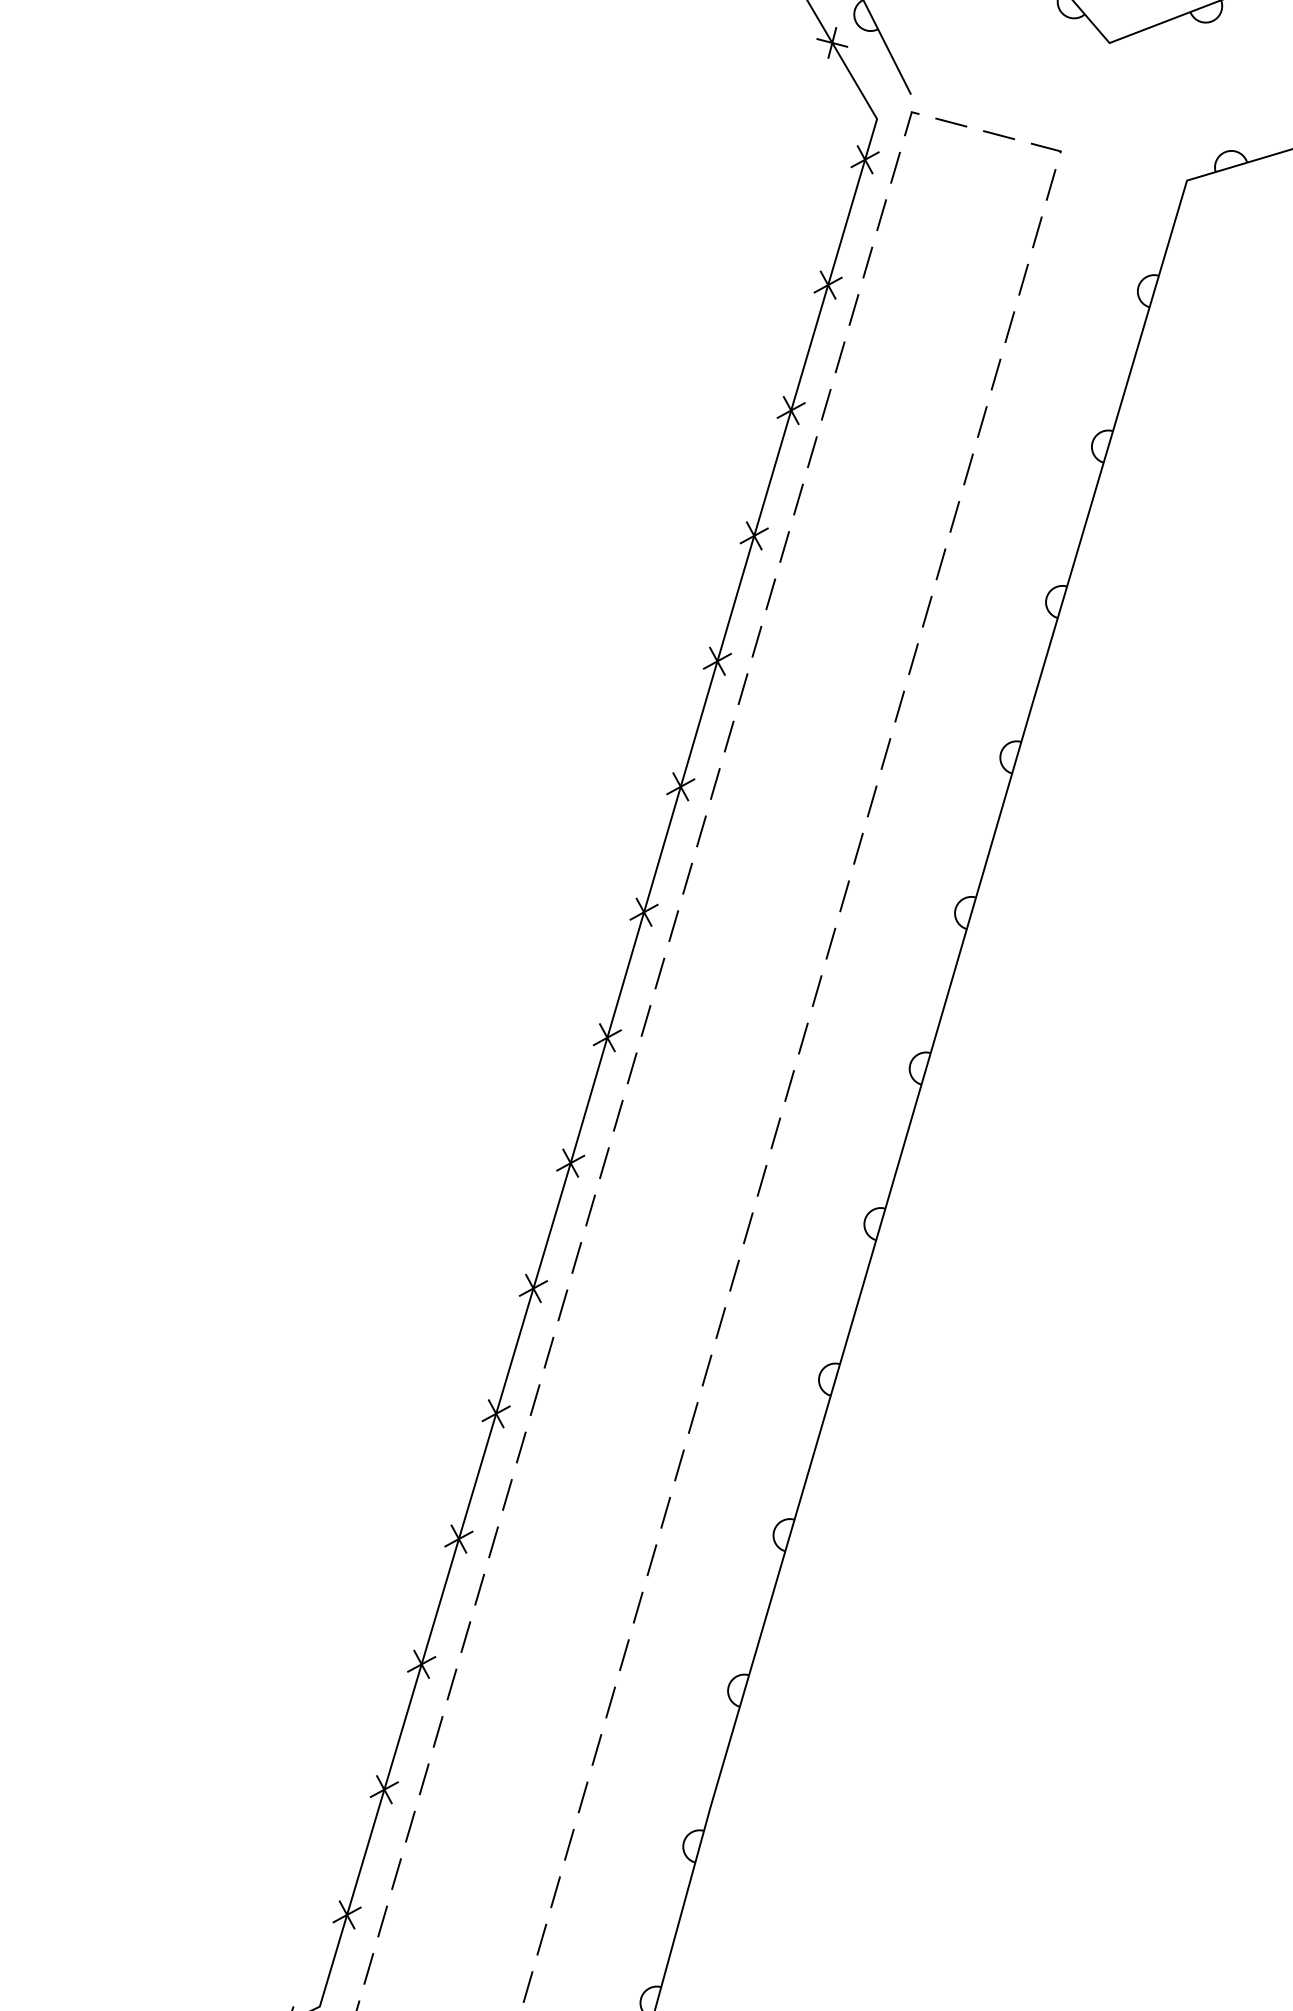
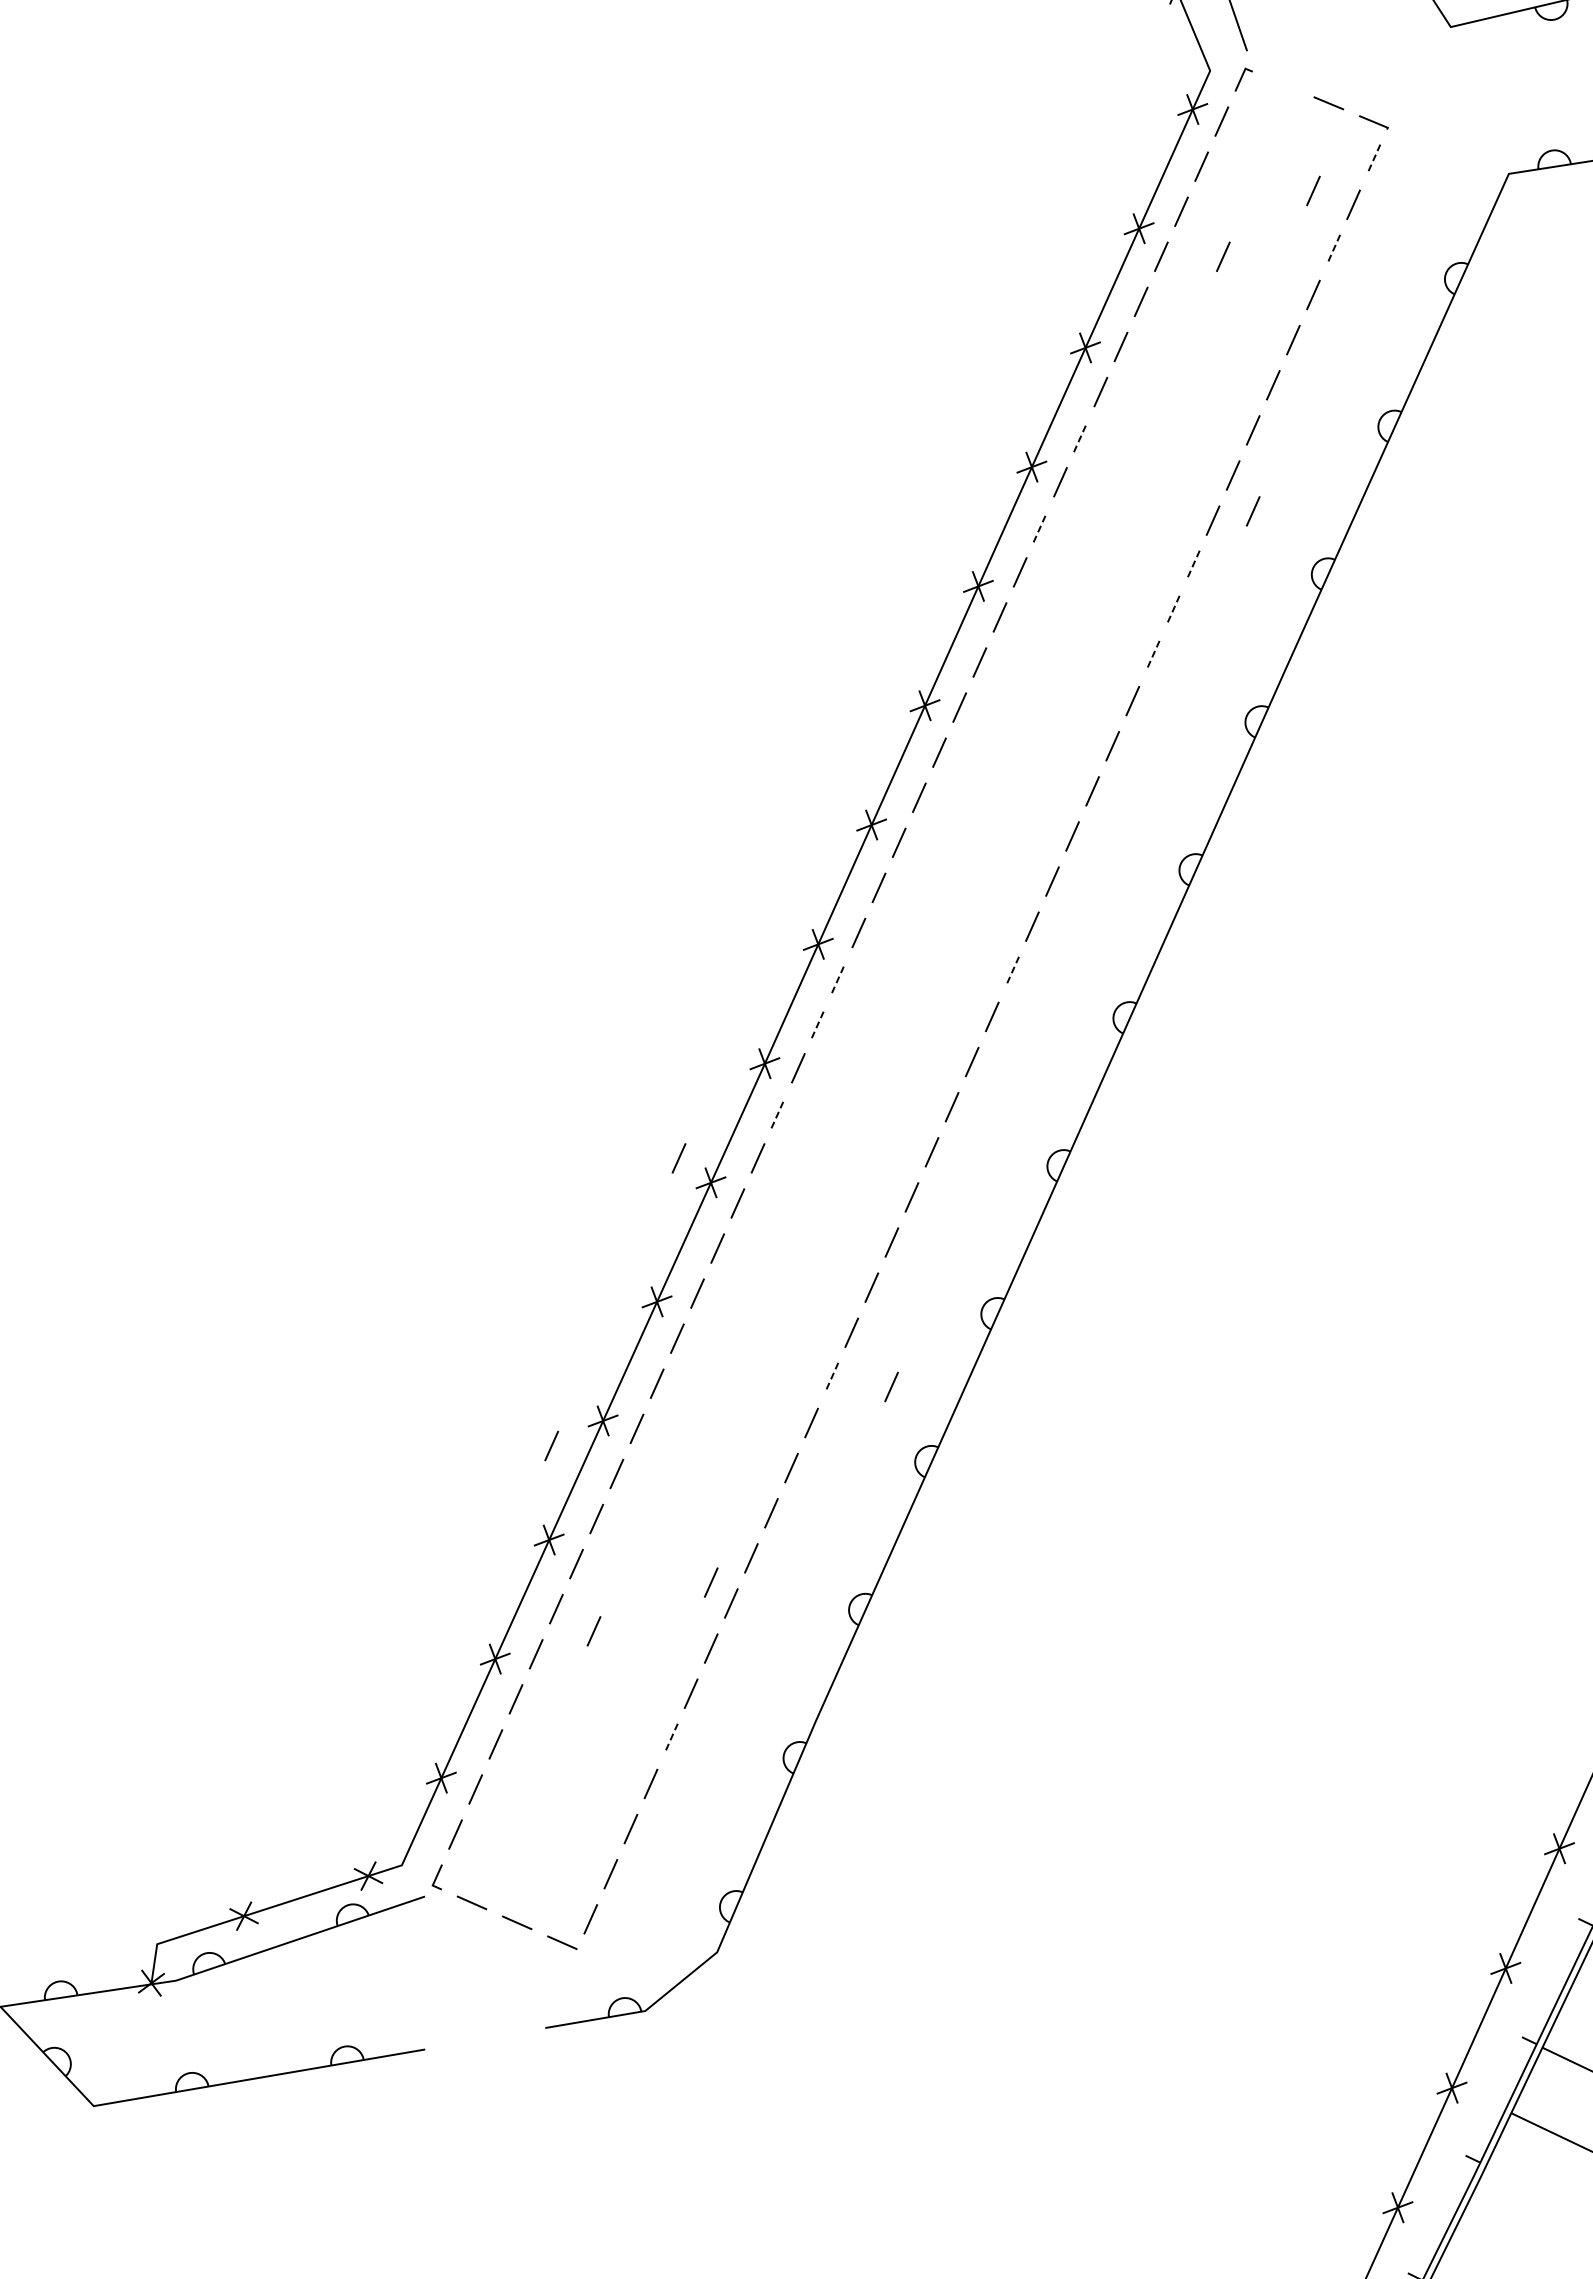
line: (950, 122) -> (1282, 84), removed
line: (1051, 185) -> (1373, 160), solid -> dashed
line: (995, 223) -> (1313, 190), added
line: (1023, 280) -> (1333, 250), solid -> dashed
line: (915, 301) -> (1223, 256), added
line: (798, 498) -> (1080, 436), solid -> dashed
line: (979, 549) -> (1253, 511), added
line: (770, 593) -> (1040, 526), solid -> dashed
line: (926, 612) -> (1192, 566), solid -> dashed
line: (913, 659) -> (1172, 611), solid -> dashed
line: (899, 707) -> (1152, 656), solid -> dashed
line: (803, 1039) -> (1012, 972), solid -> dashed
line: (631, 1067) -> (838, 977), solid -> dashed
line: (618, 1115) -> (818, 1022), solid -> dashed
line: (590, 1209) -> (778, 1112), solid -> dashed
line: (497, 1268) -> (678, 1158), added
line: (739, 1465) -> (891, 1386), added
line: (679, 1466) -> (831, 1378), solid -> dashed
line: (411, 1570) -> (551, 1445), added
line: (588, 1684) -> (711, 1582), added
line: (477, 1748) -> (593, 1631), added
line: (568, 1845) -> (670, 1739), solid -> dashed

